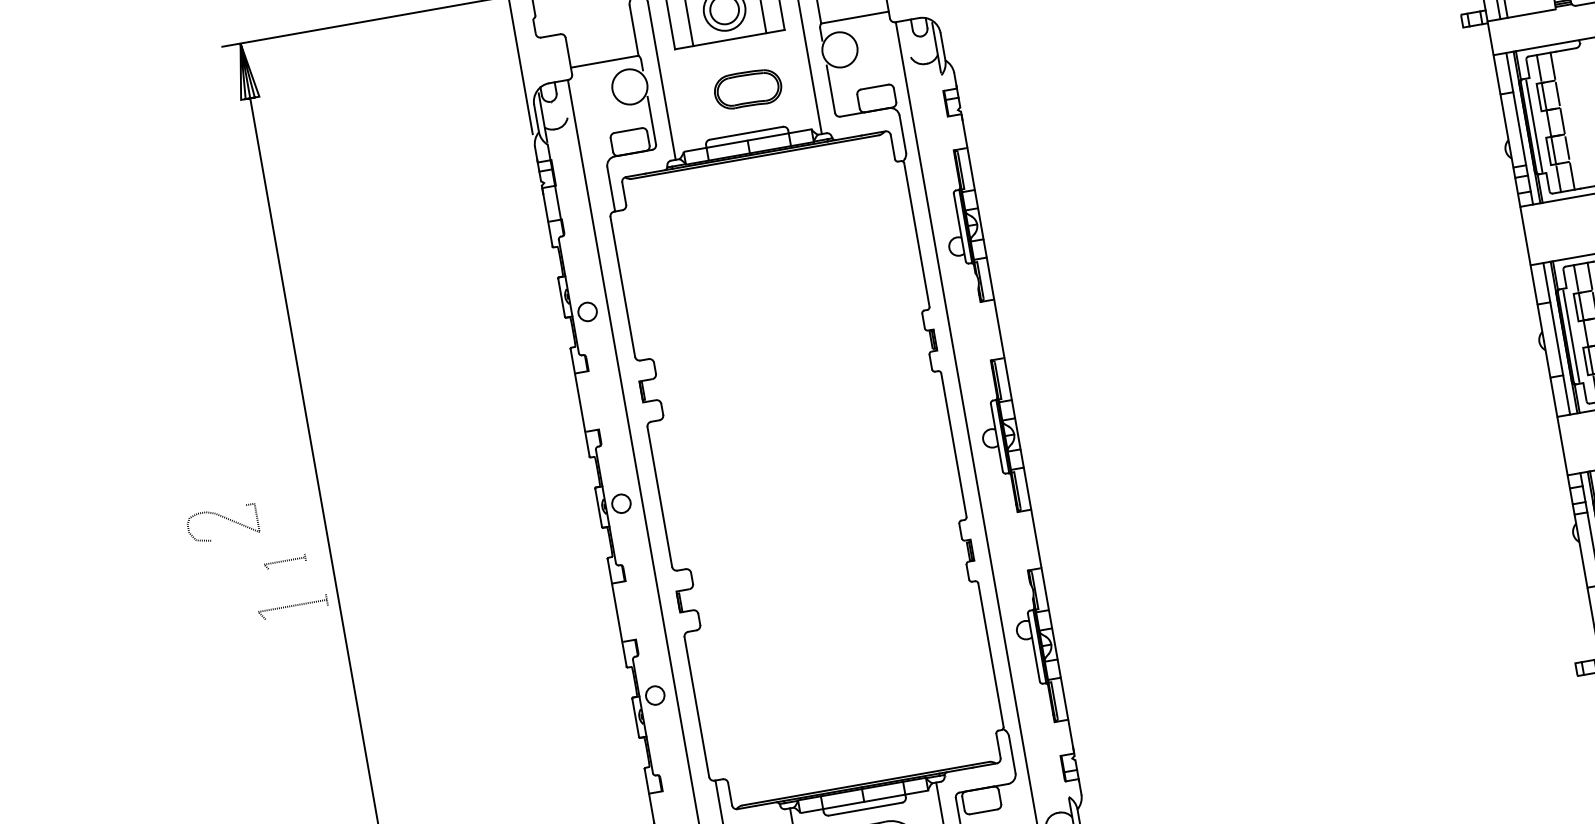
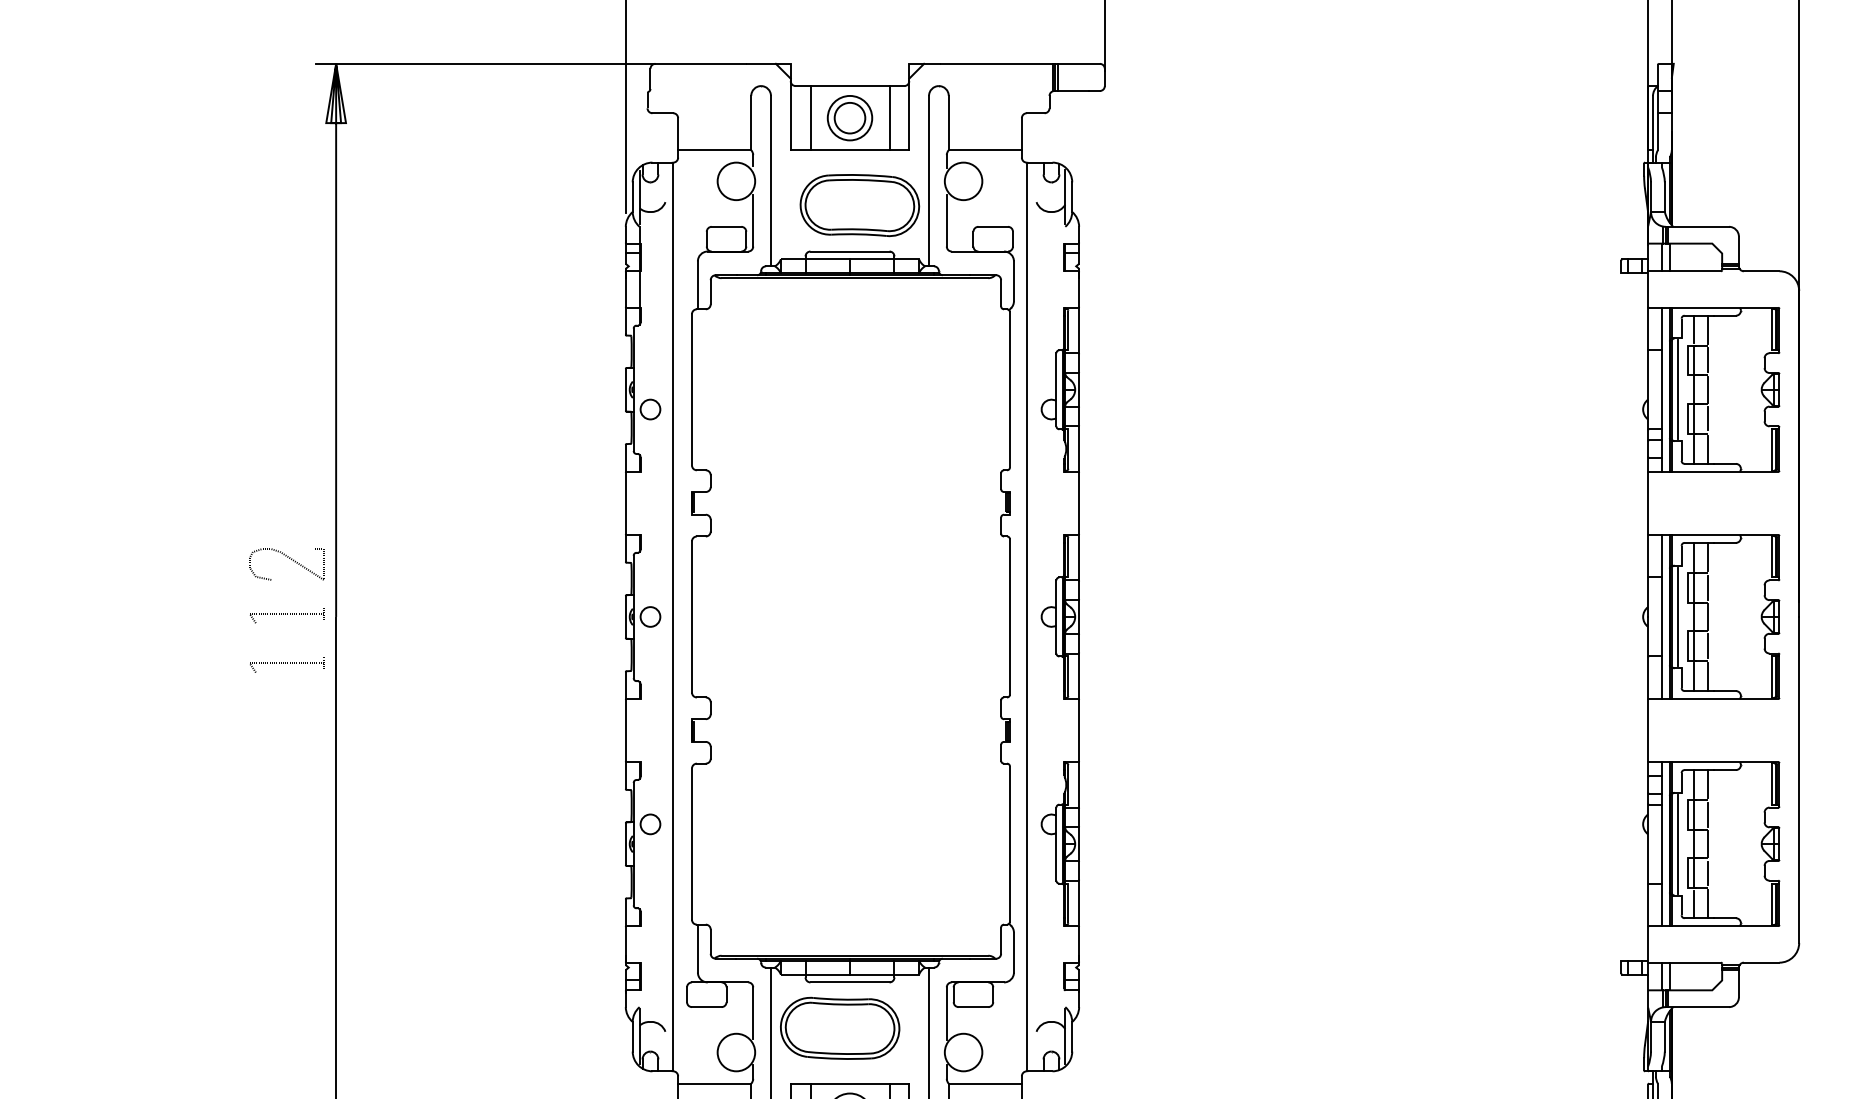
part: (747, 89) -> (859, 205), size x1.67
curve: (226, 519) -> (291, 560), moved
part: (284, 561) -> (286, 615), size x1.67

